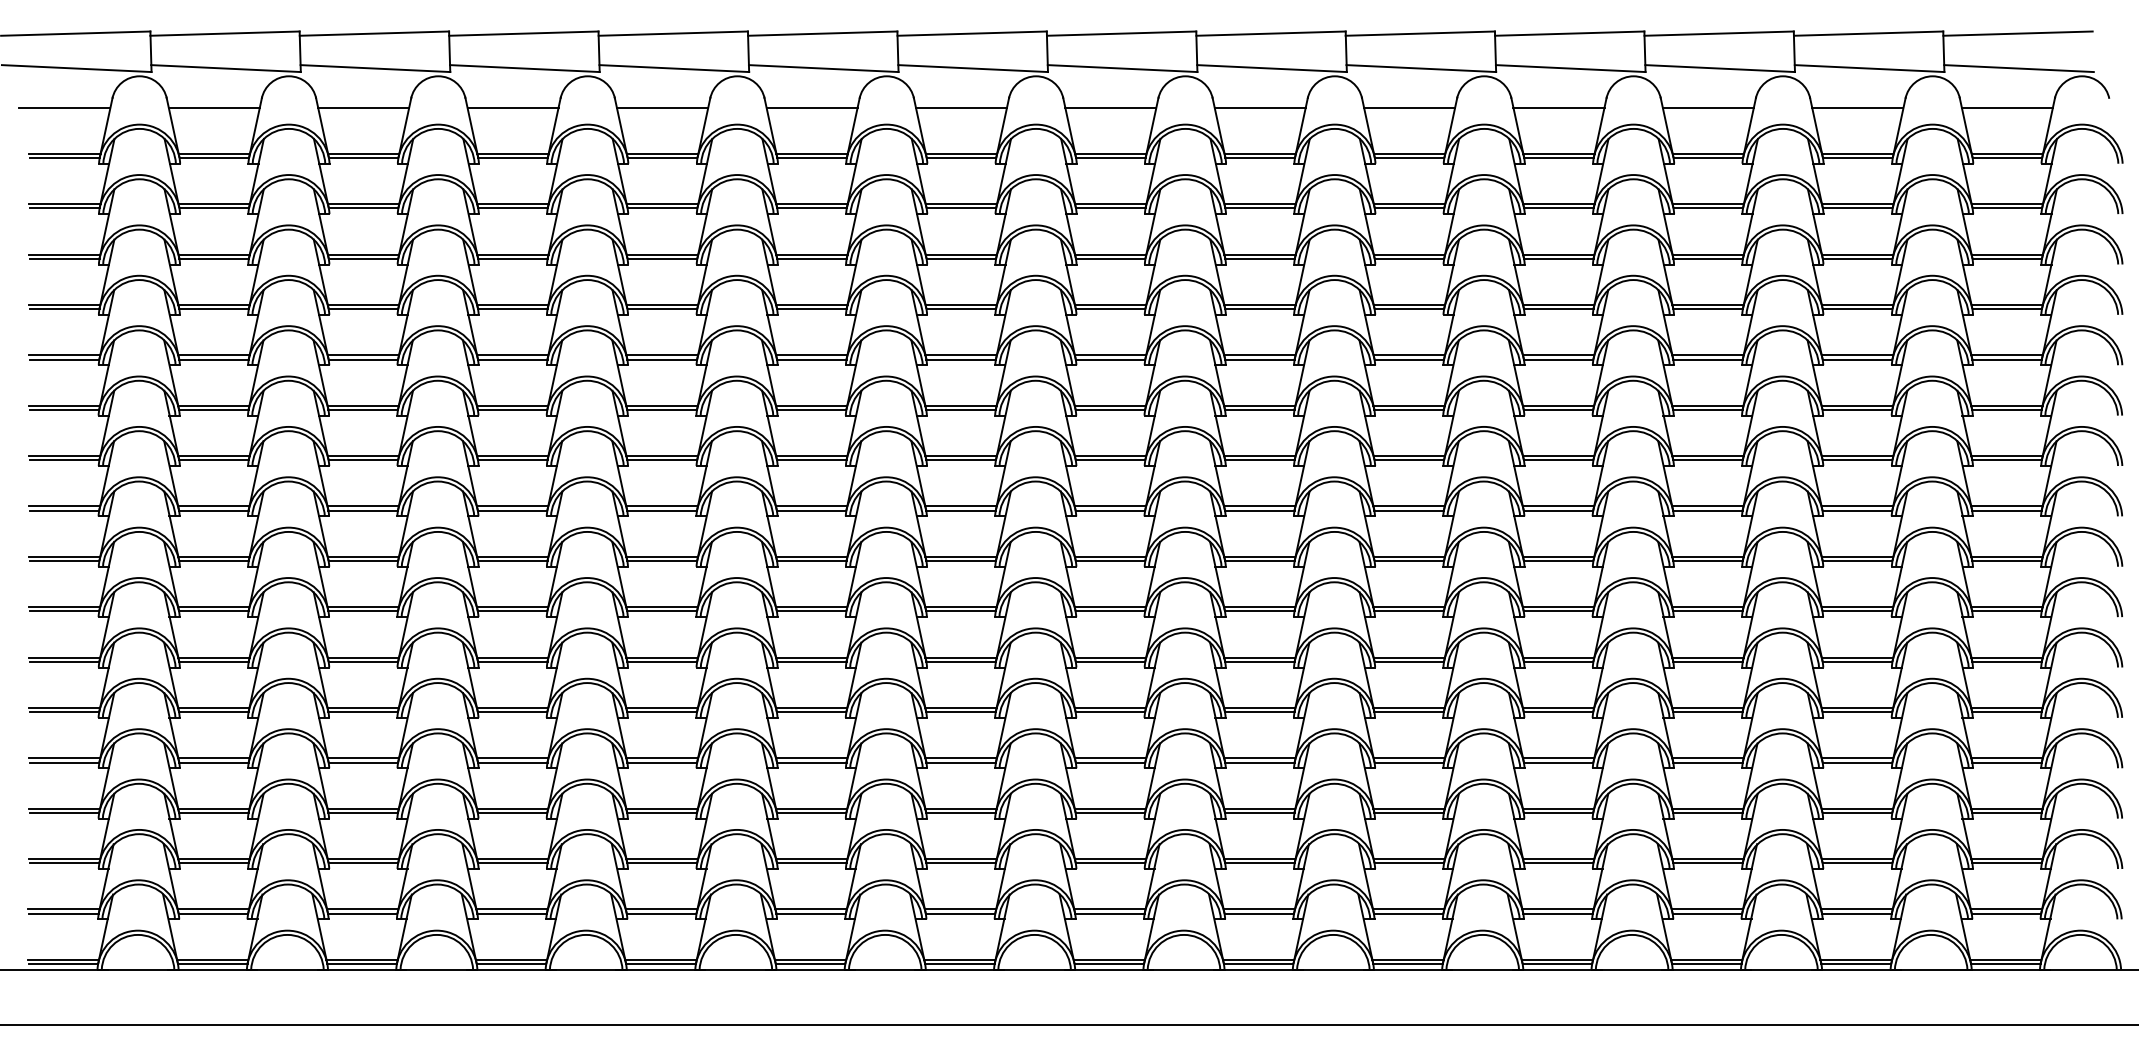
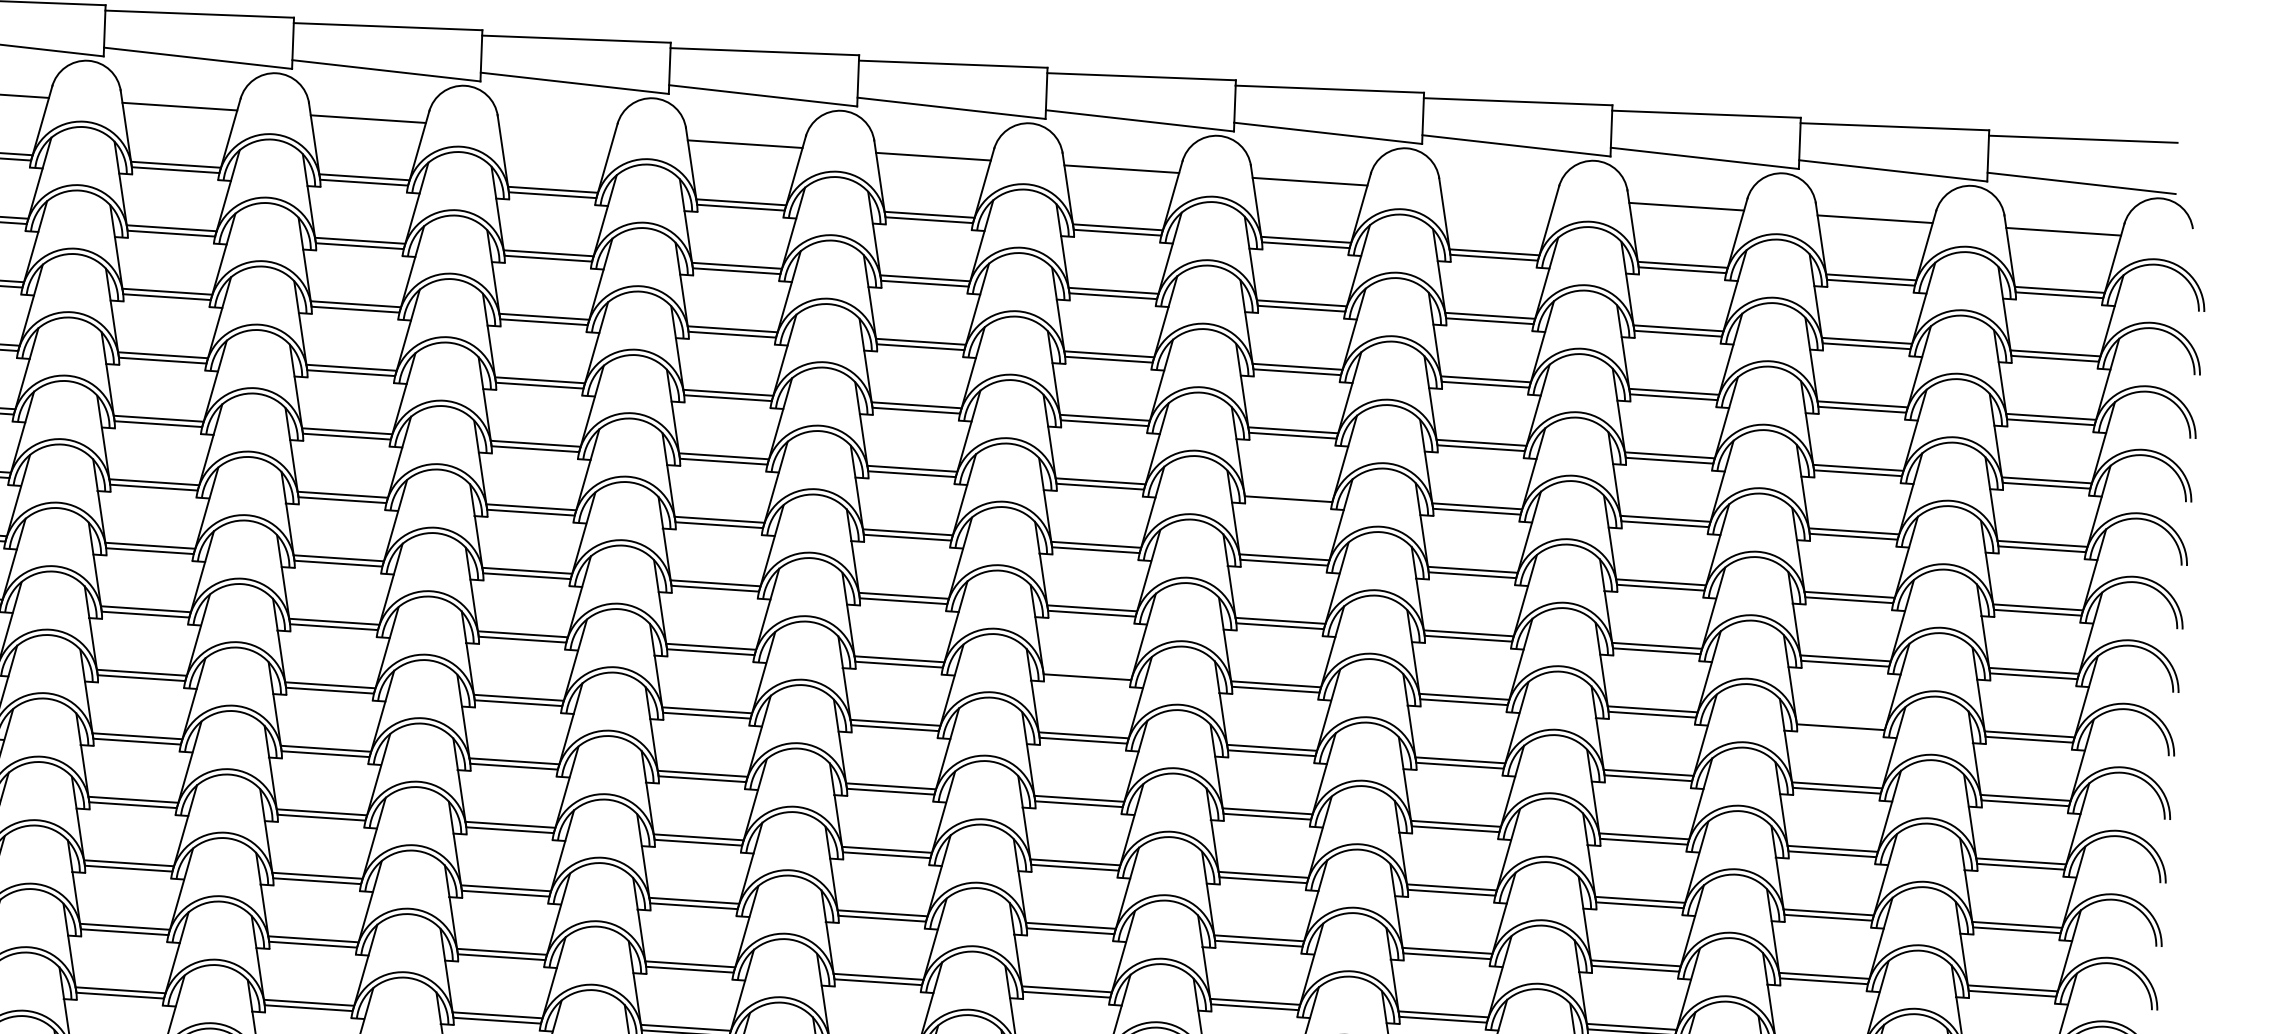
line: (811, 107) -> (556, 131), removed
line: (1558, 107) -> (1497, 193), removed
line: (1408, 355) -> (1287, 493), removed
line: (1259, 506) -> (1087, 671), removed
line: (1856, 506) -> (1840, 721), removed

